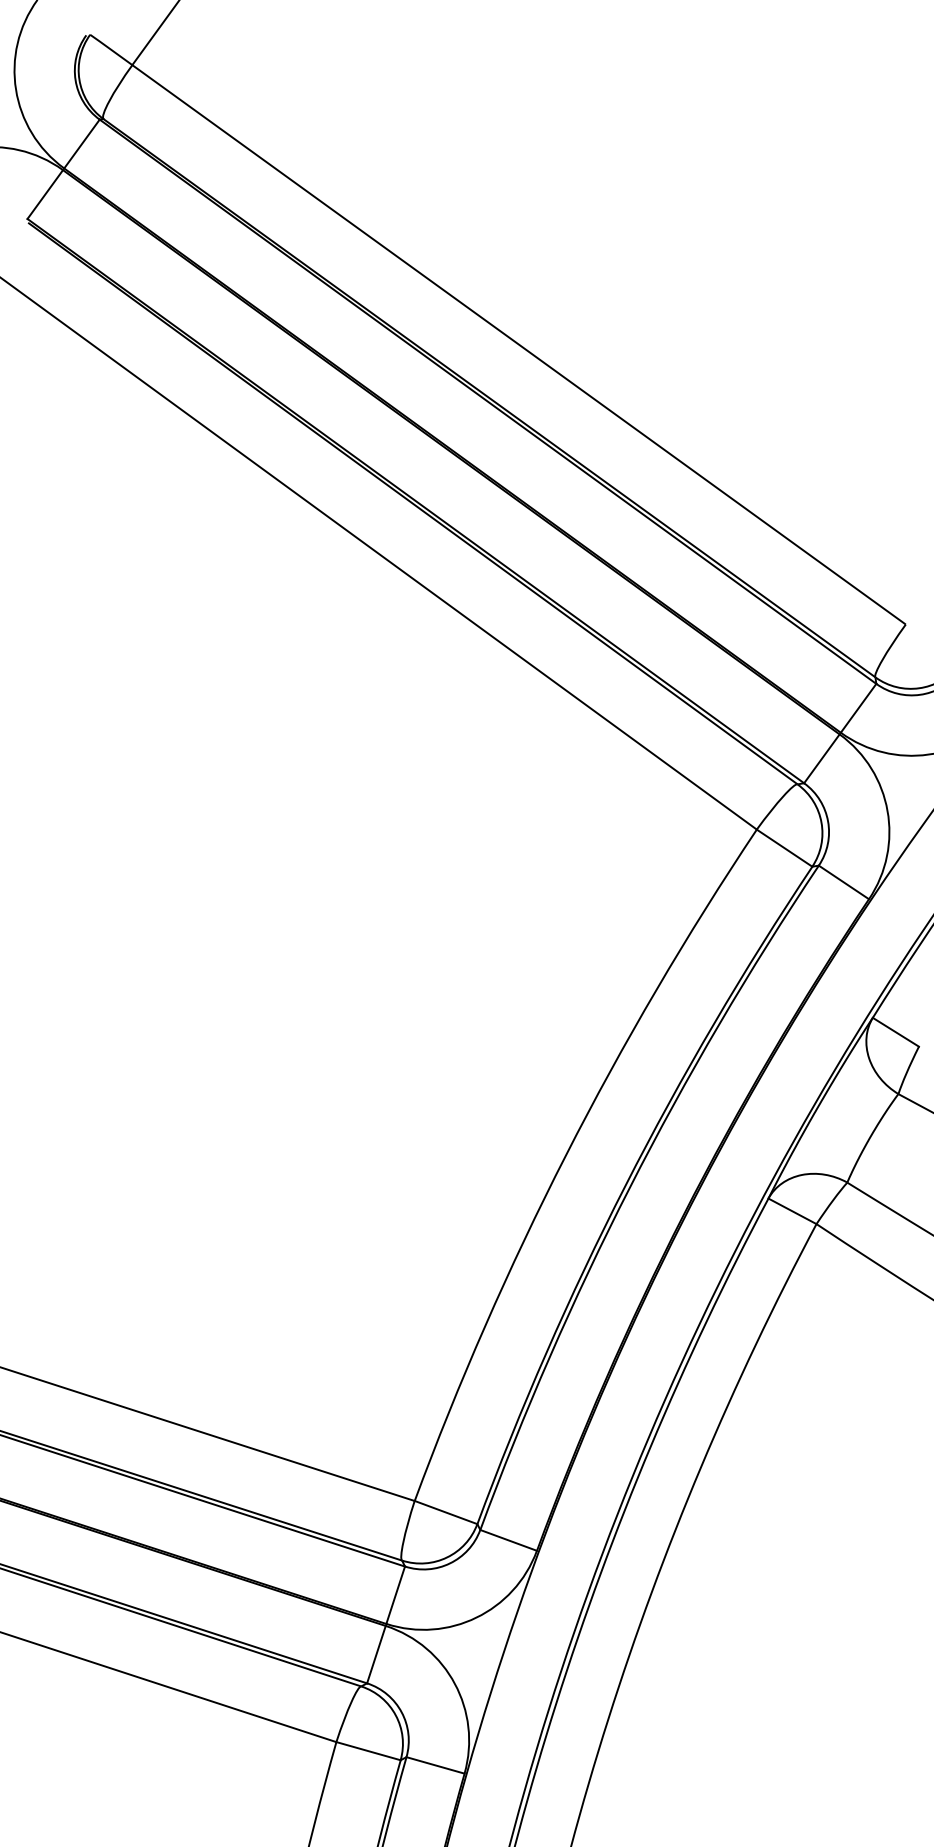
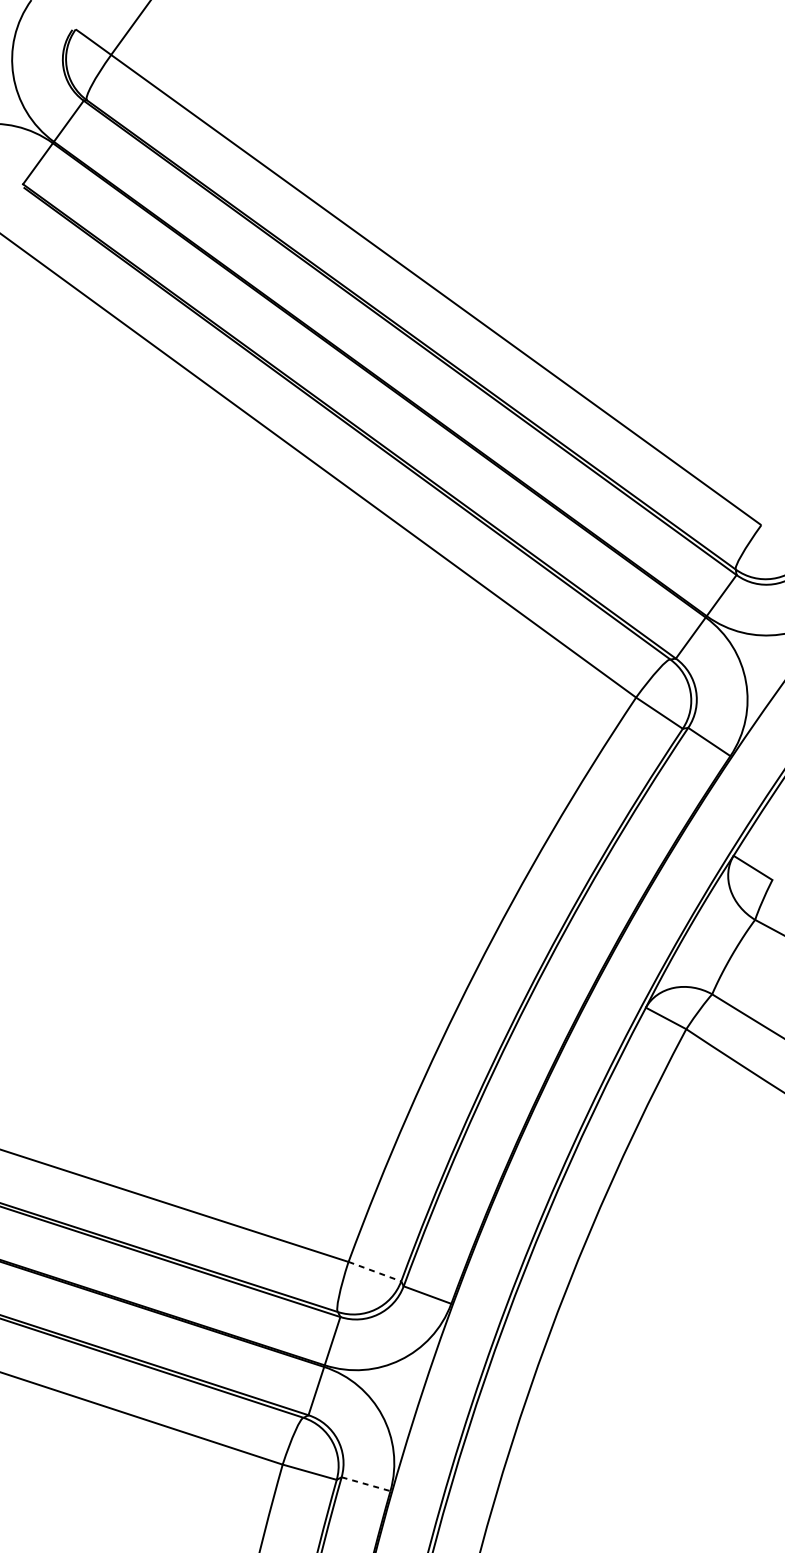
line: (446, 1512) -> (375, 1271), solid -> dashed
line: (436, 1765) -> (366, 1484), solid -> dashed

